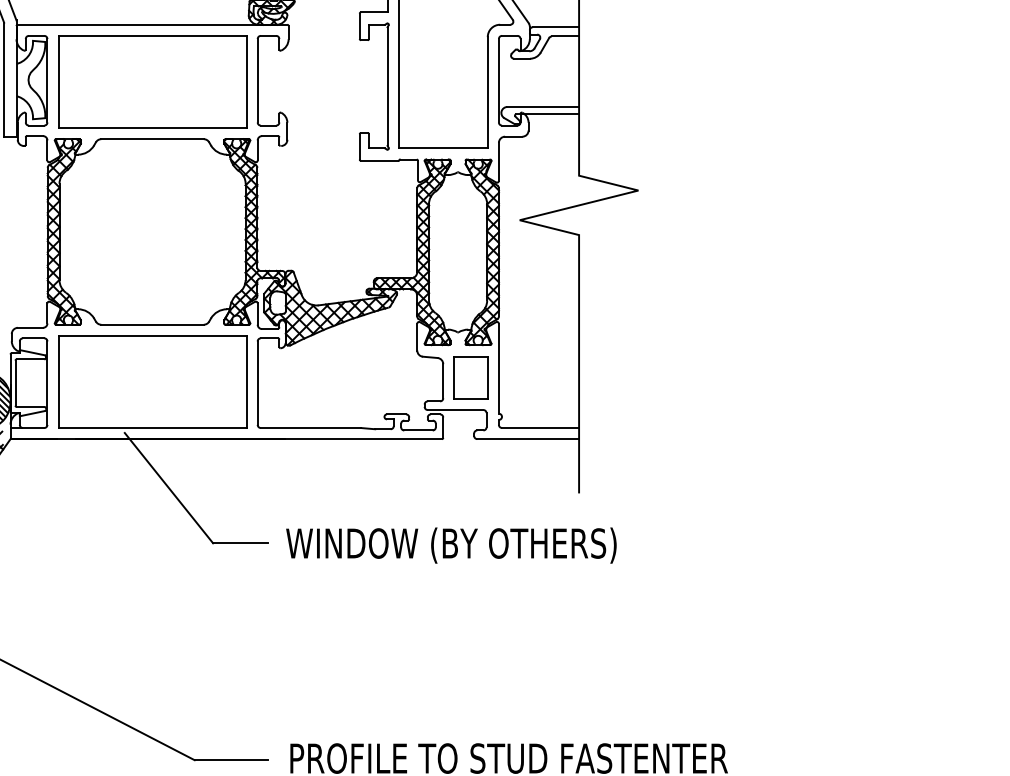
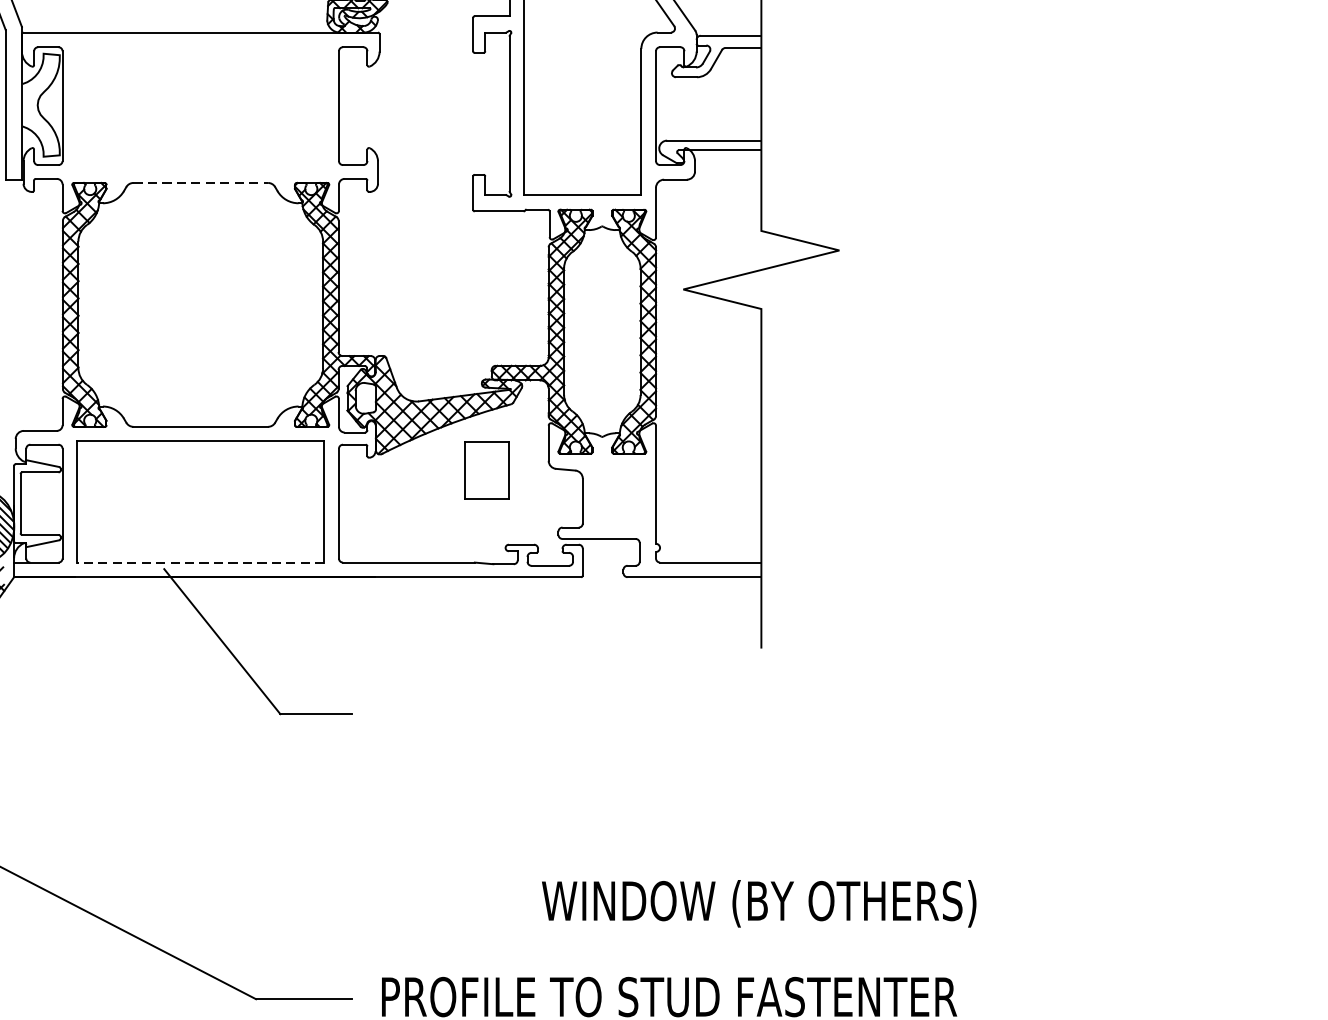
part: (152, 81) -> (200, 107), removed
line: (153, 139) -> (201, 183), solid -> dashed
part: (470, 377) -> (485, 469), moved
line: (152, 428) -> (200, 563), solid -> dashed
text: (451, 545) -> (759, 903), moved

